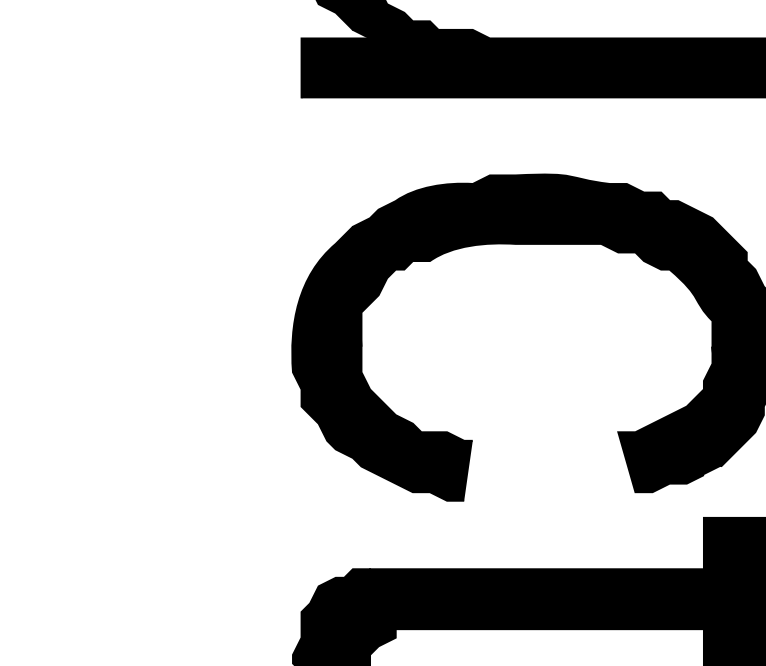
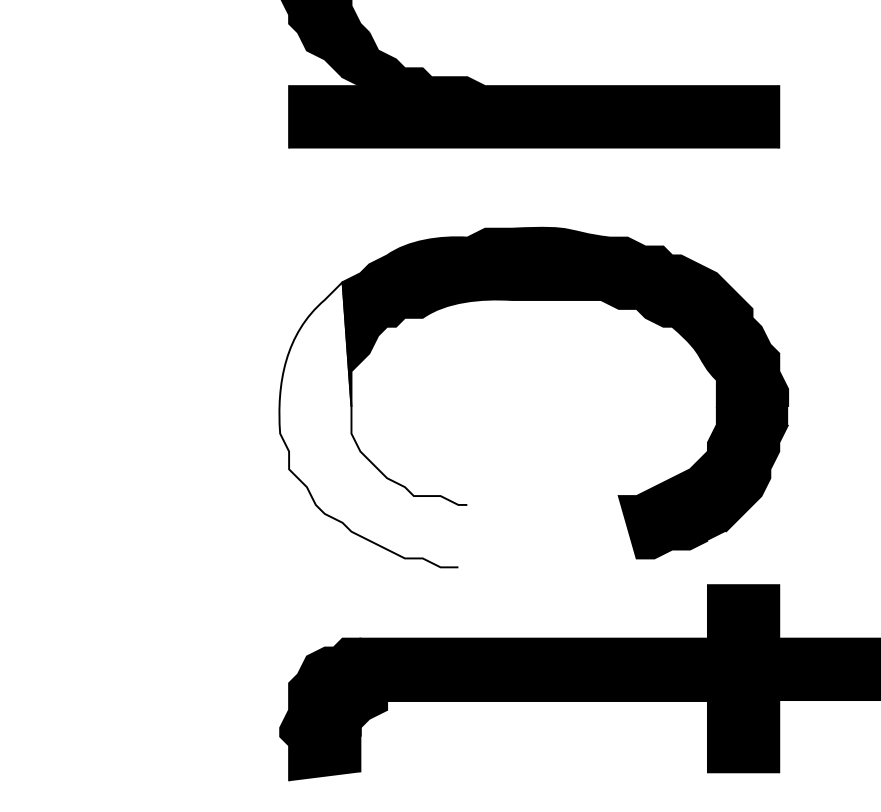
fill: (382, 363) -> (373, 424), removed

